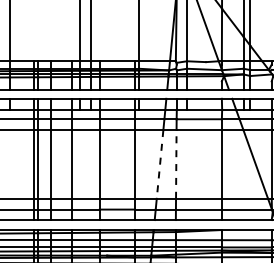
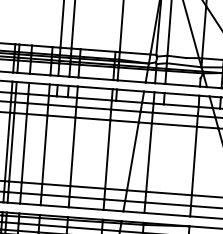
line: (176, 163) -> (149, 156), dashed -> solid
line: (160, 164) -> (133, 156), dashed -> solid

